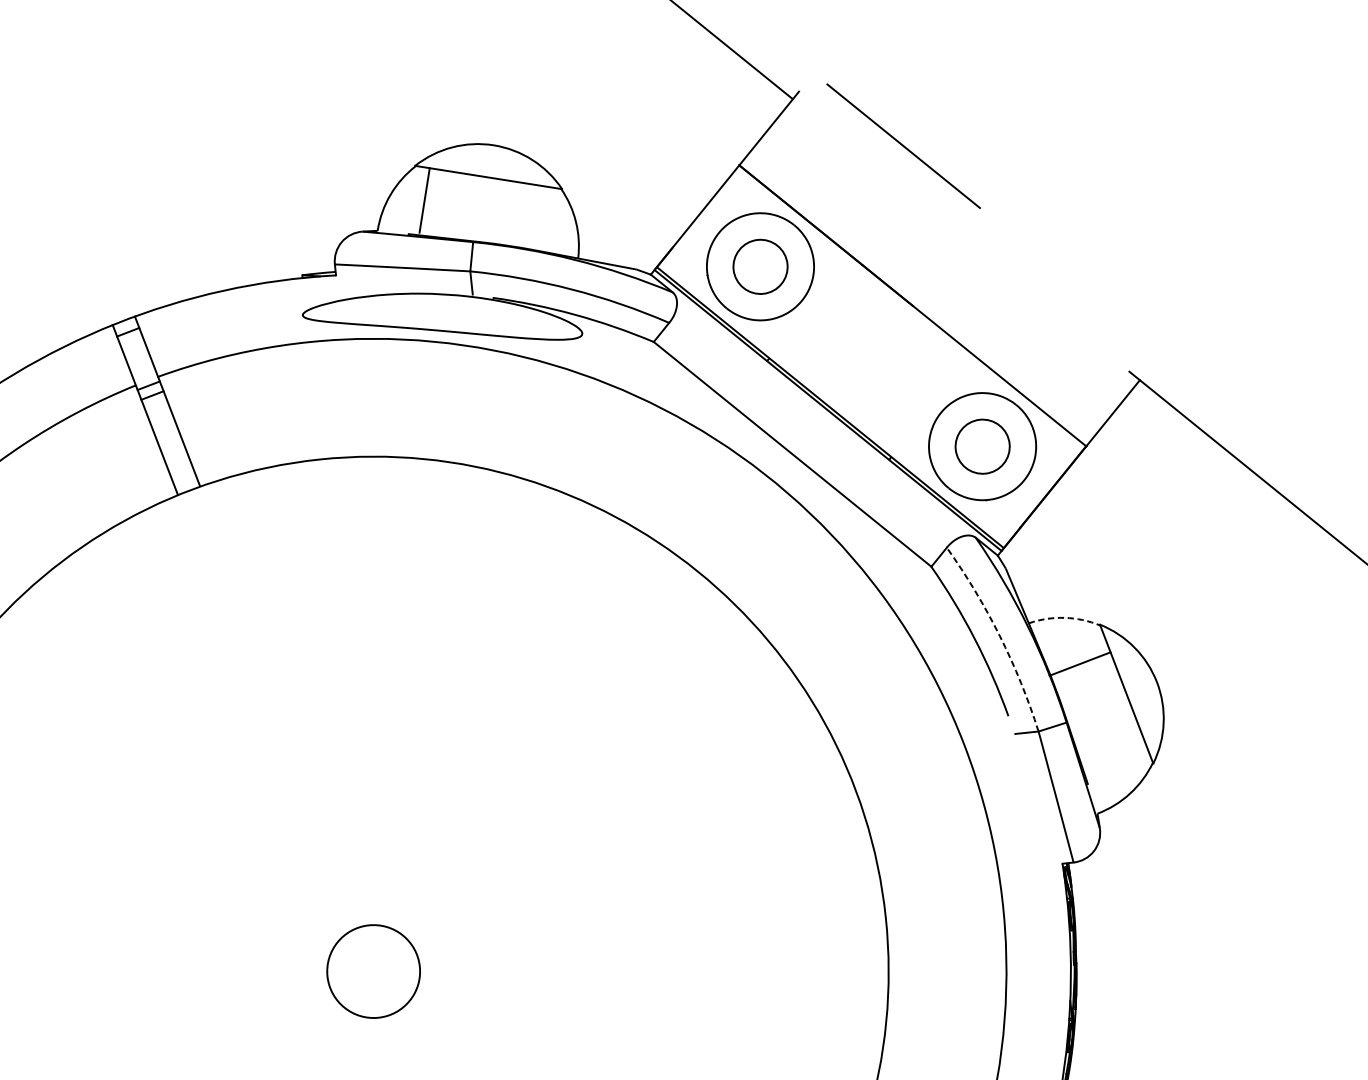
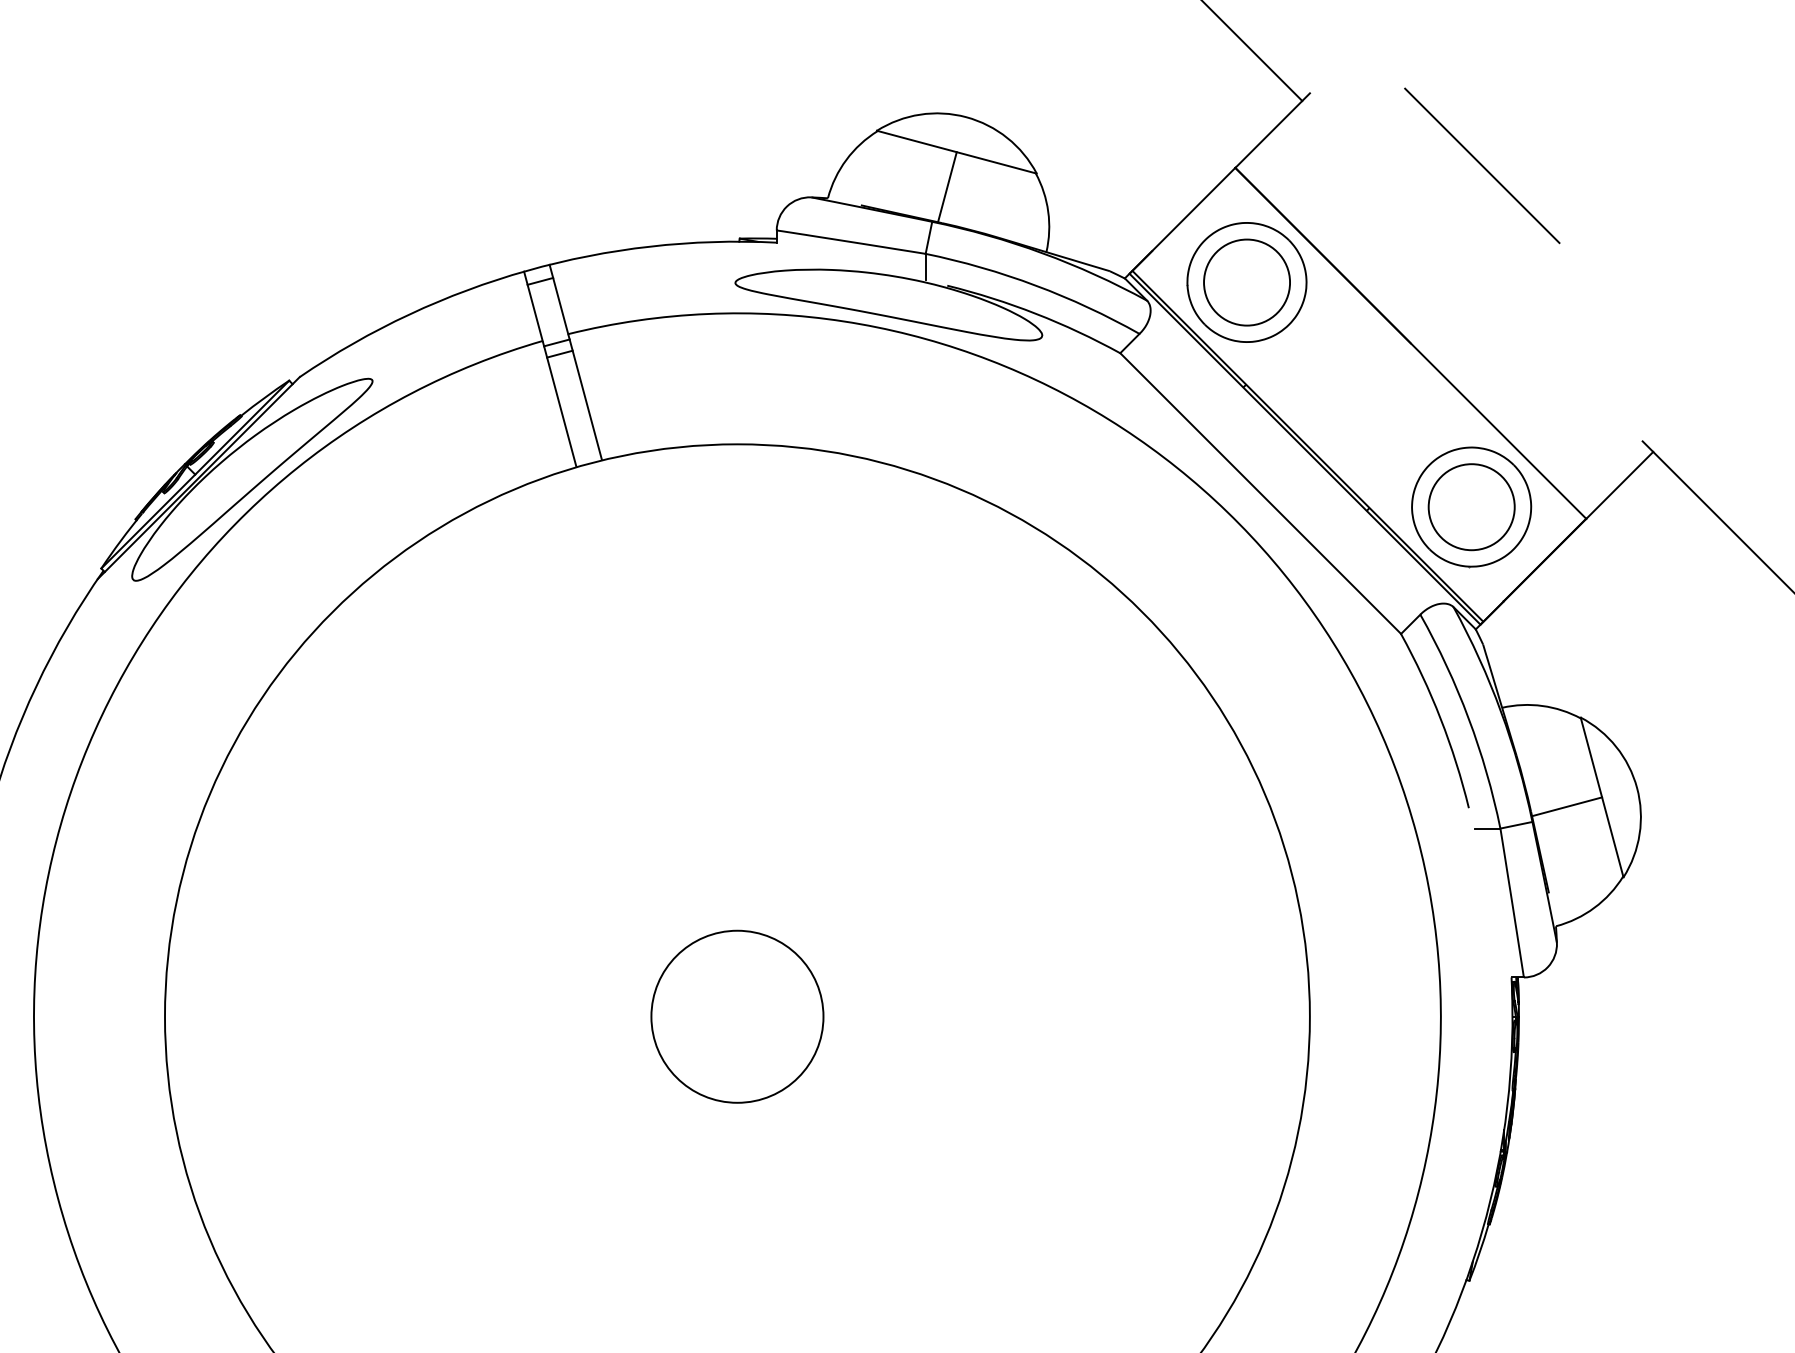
line: (903, 145) -> (1482, 165), moved
line: (424, 200) -> (947, 187), moved
circle: (760, 266) -> (1247, 282), size x1.43
circle: (982, 446) -> (1471, 507), size x1.43
arc: (1064, 617) -> (1542, 705), dashed -> solid
arc: (999, 636) -> (1468, 718), dashed -> solid
line: (1080, 663) -> (1567, 806), moved
circle: (373, 971) -> (737, 1016), size x1.67

